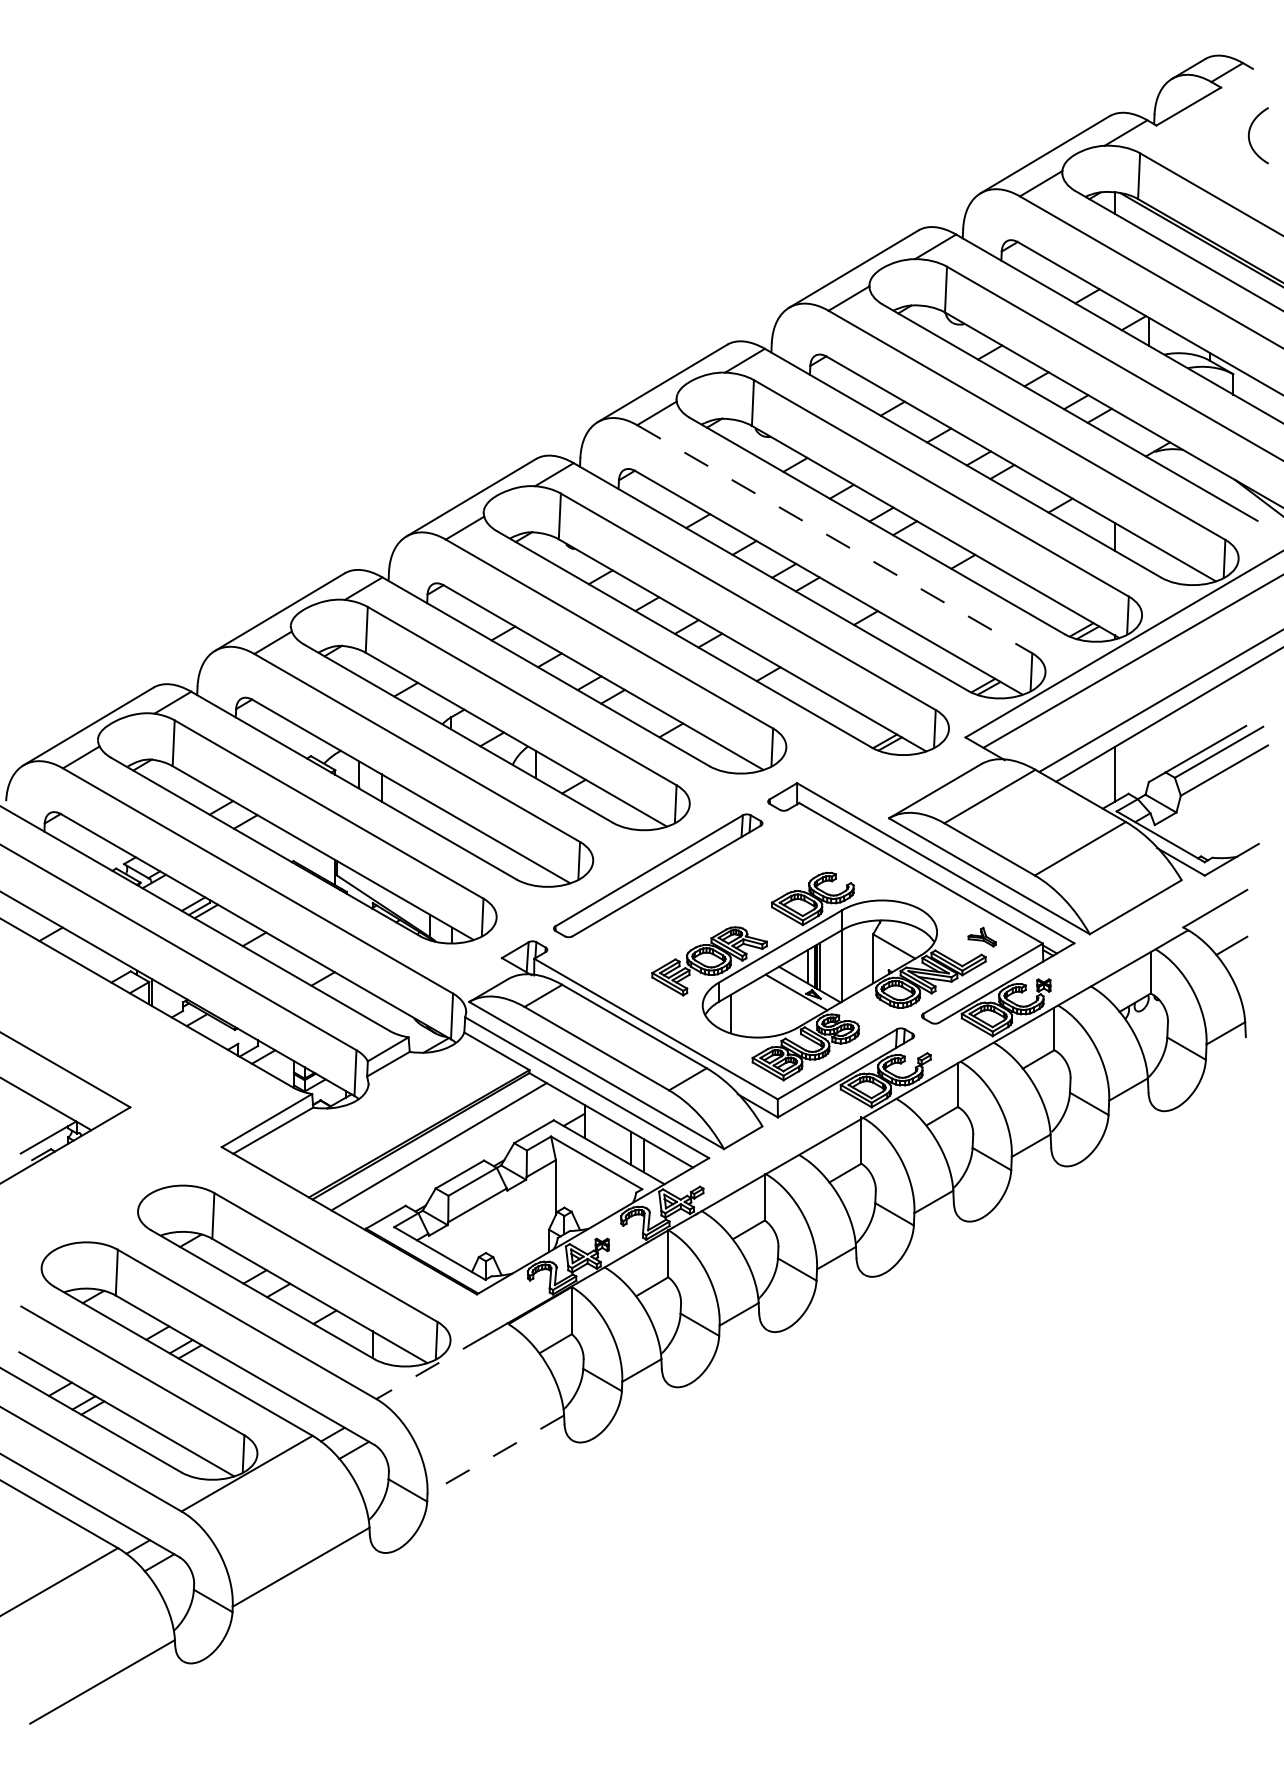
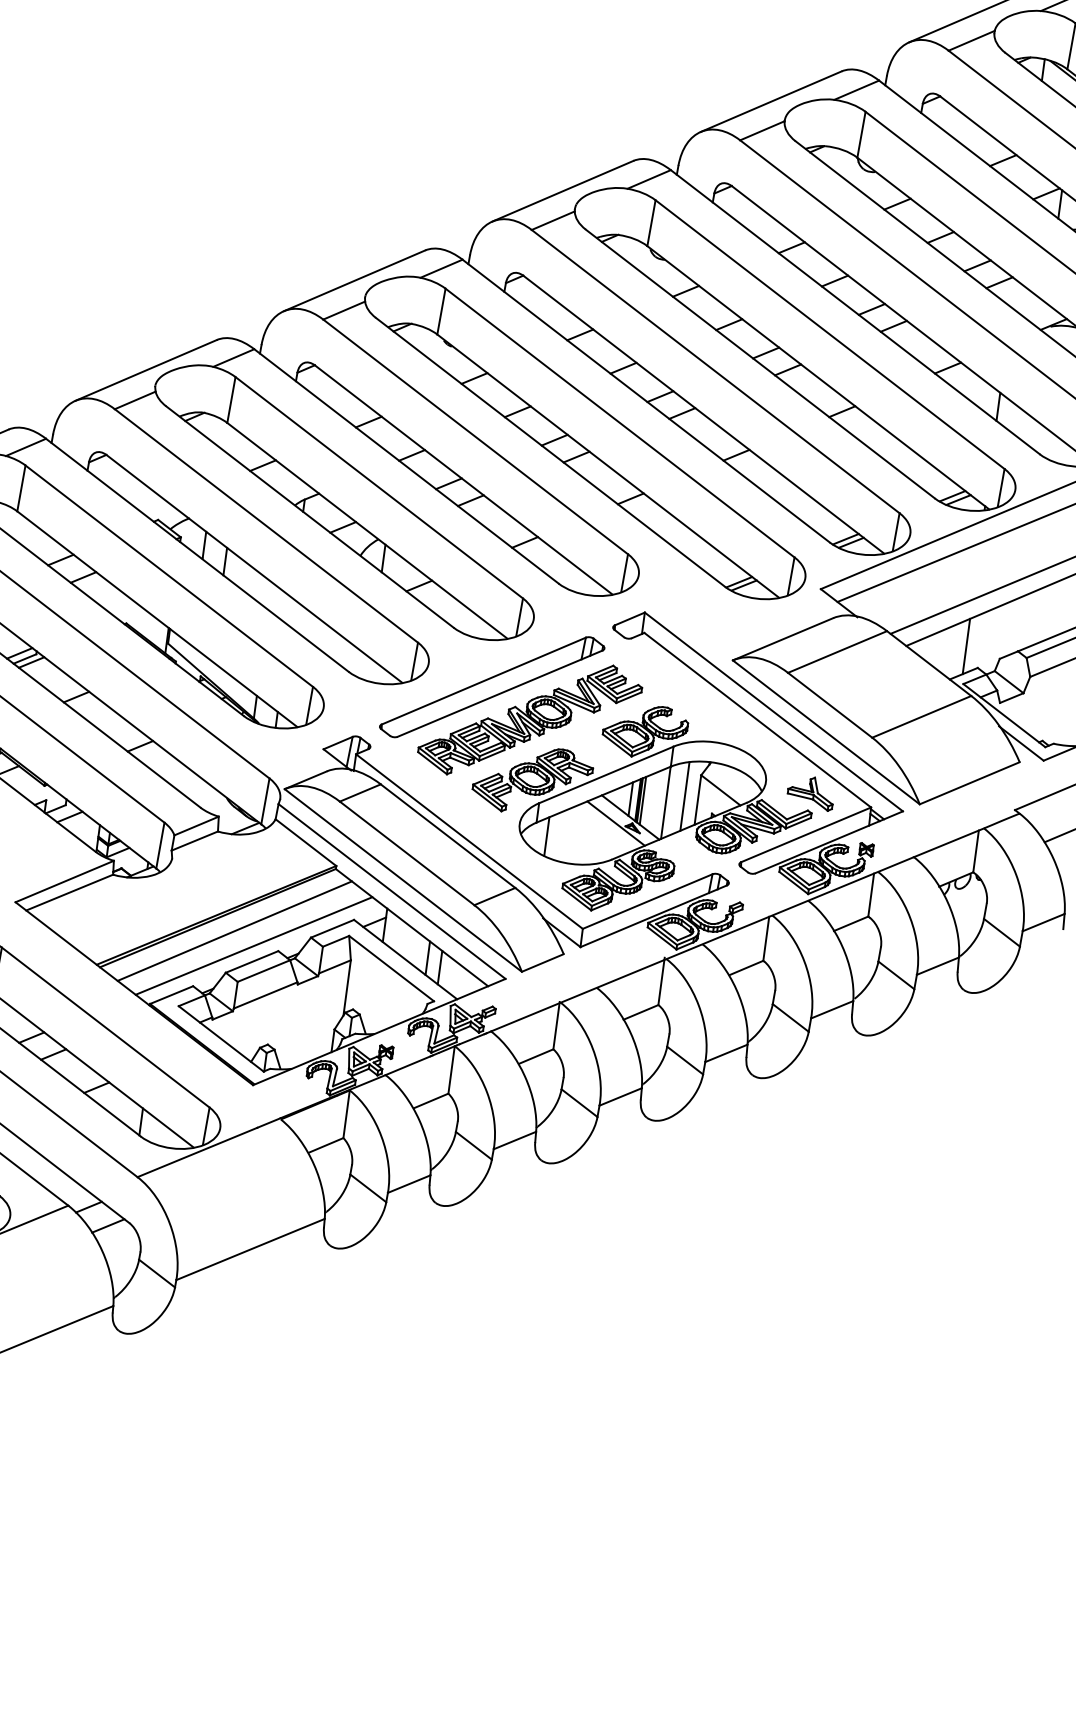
line: (835, 539) -> (716, 371), dashed -> solid
part: (699, 902) -> (530, 719), added
part: (981, 936) -> (810, 792), size x1.67
line: (860, 957) -> (685, 796), added
line: (459, 1158) -> (253, 945), added
line: (431, 1367) -> (197, 1152), dashed -> solid
line: (495, 1454) -> (250, 1249), dashed -> solid

